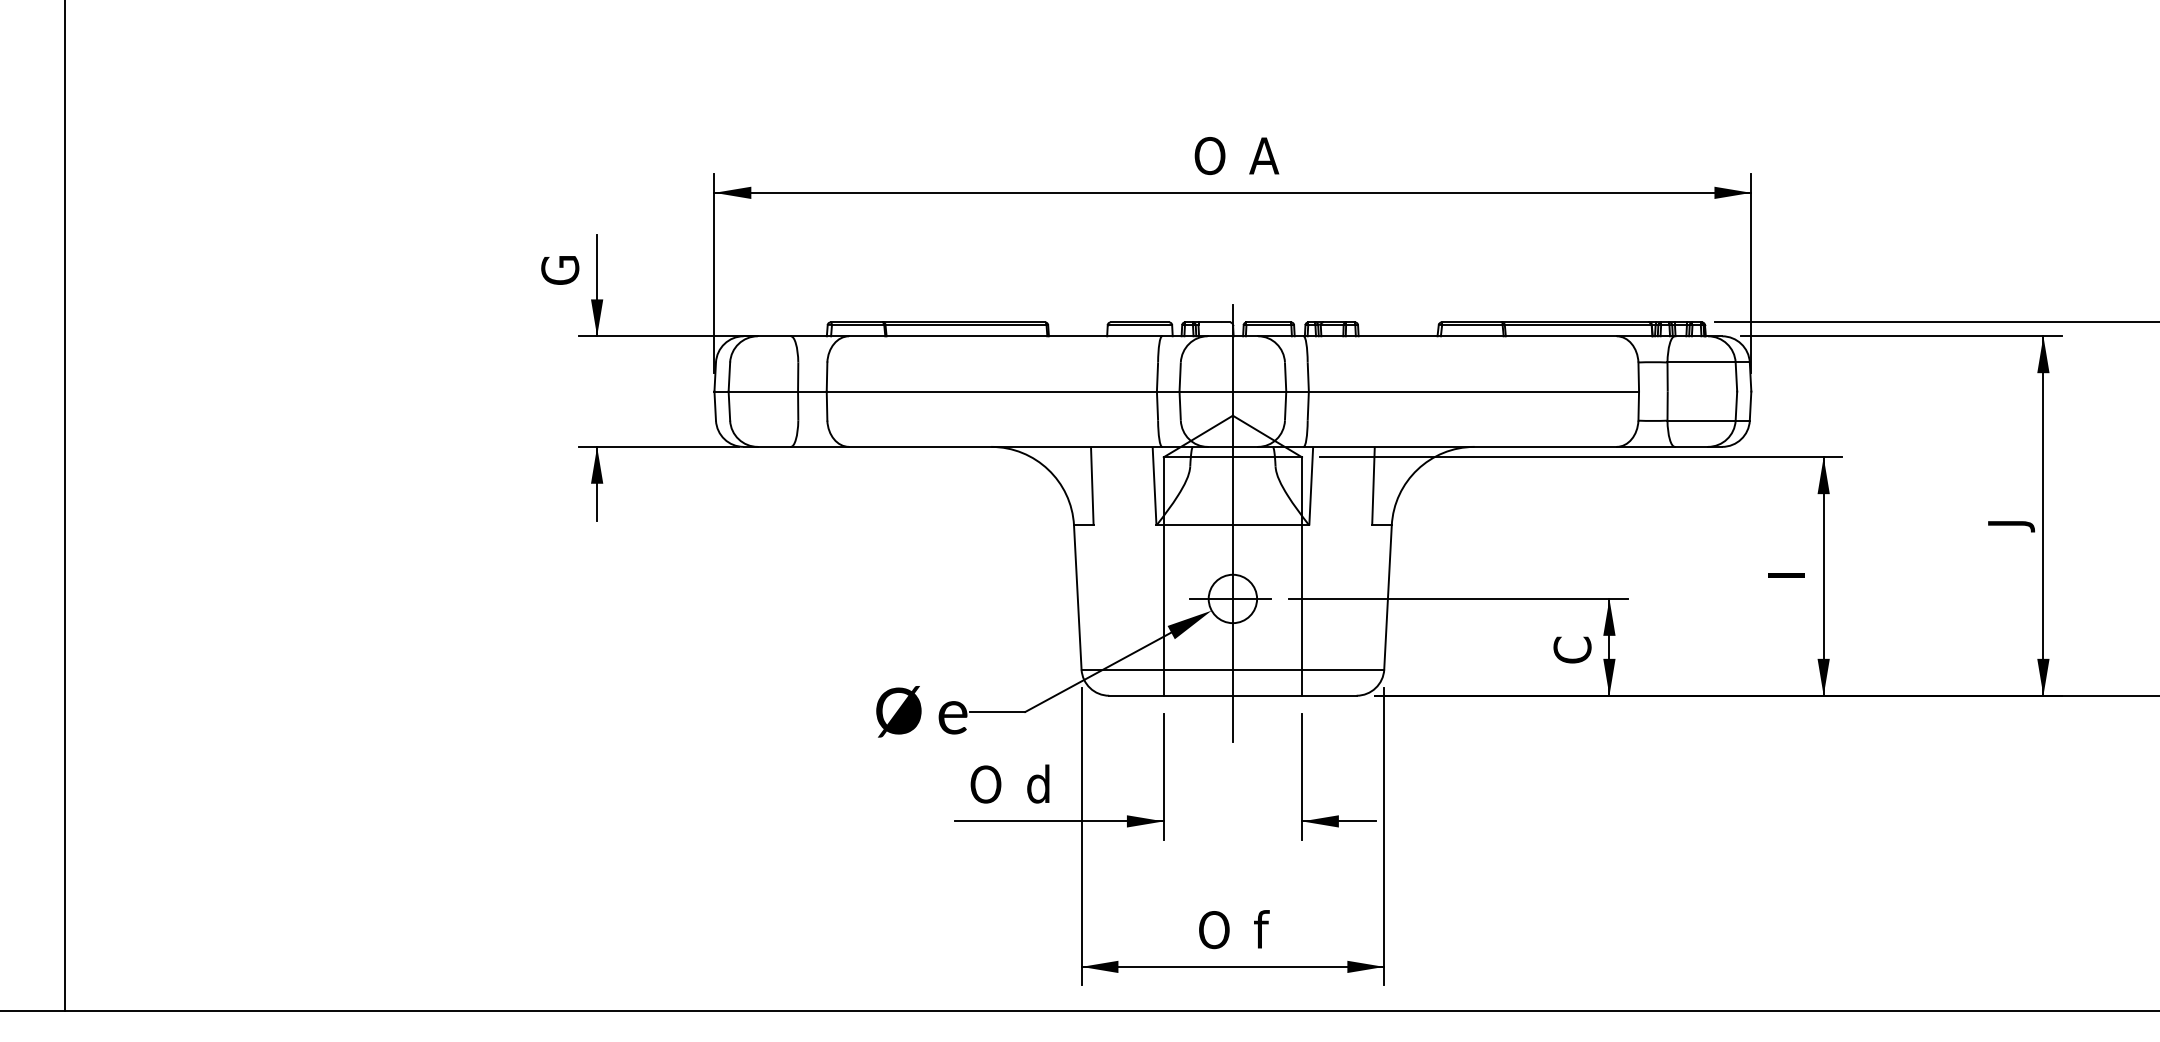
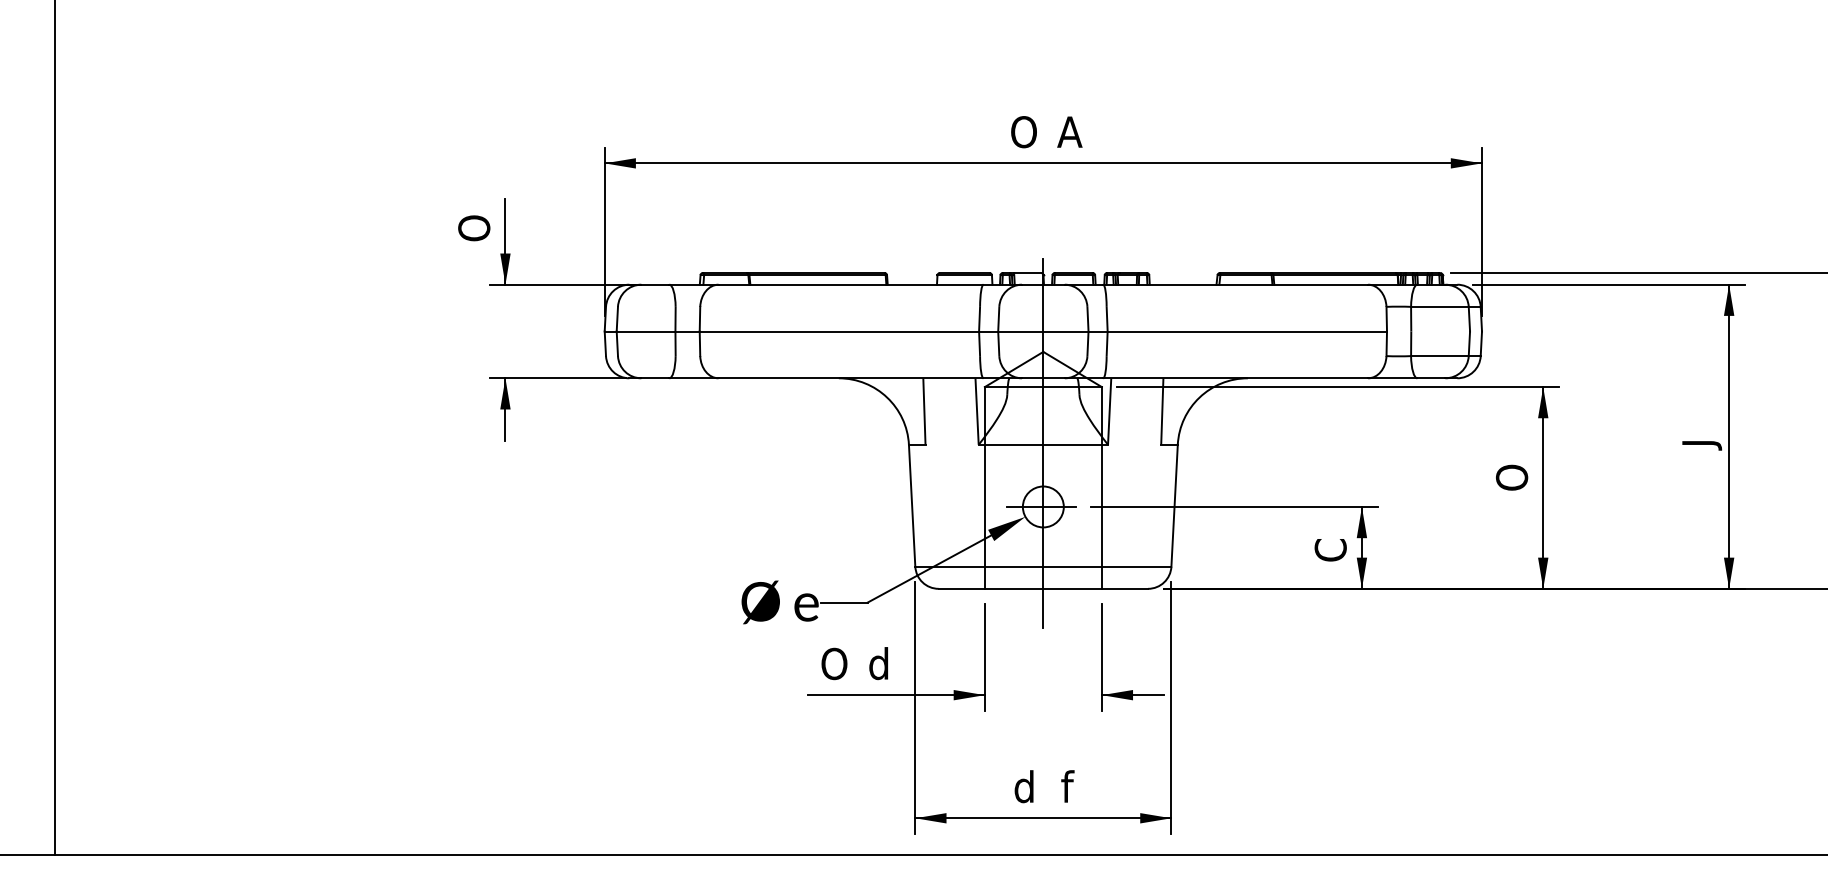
text: (560, 266) -> (474, 225), G -> O
text: (1786, 564) -> (1511, 477), I -> O
text: (1214, 929) -> (1027, 786), O -> d

